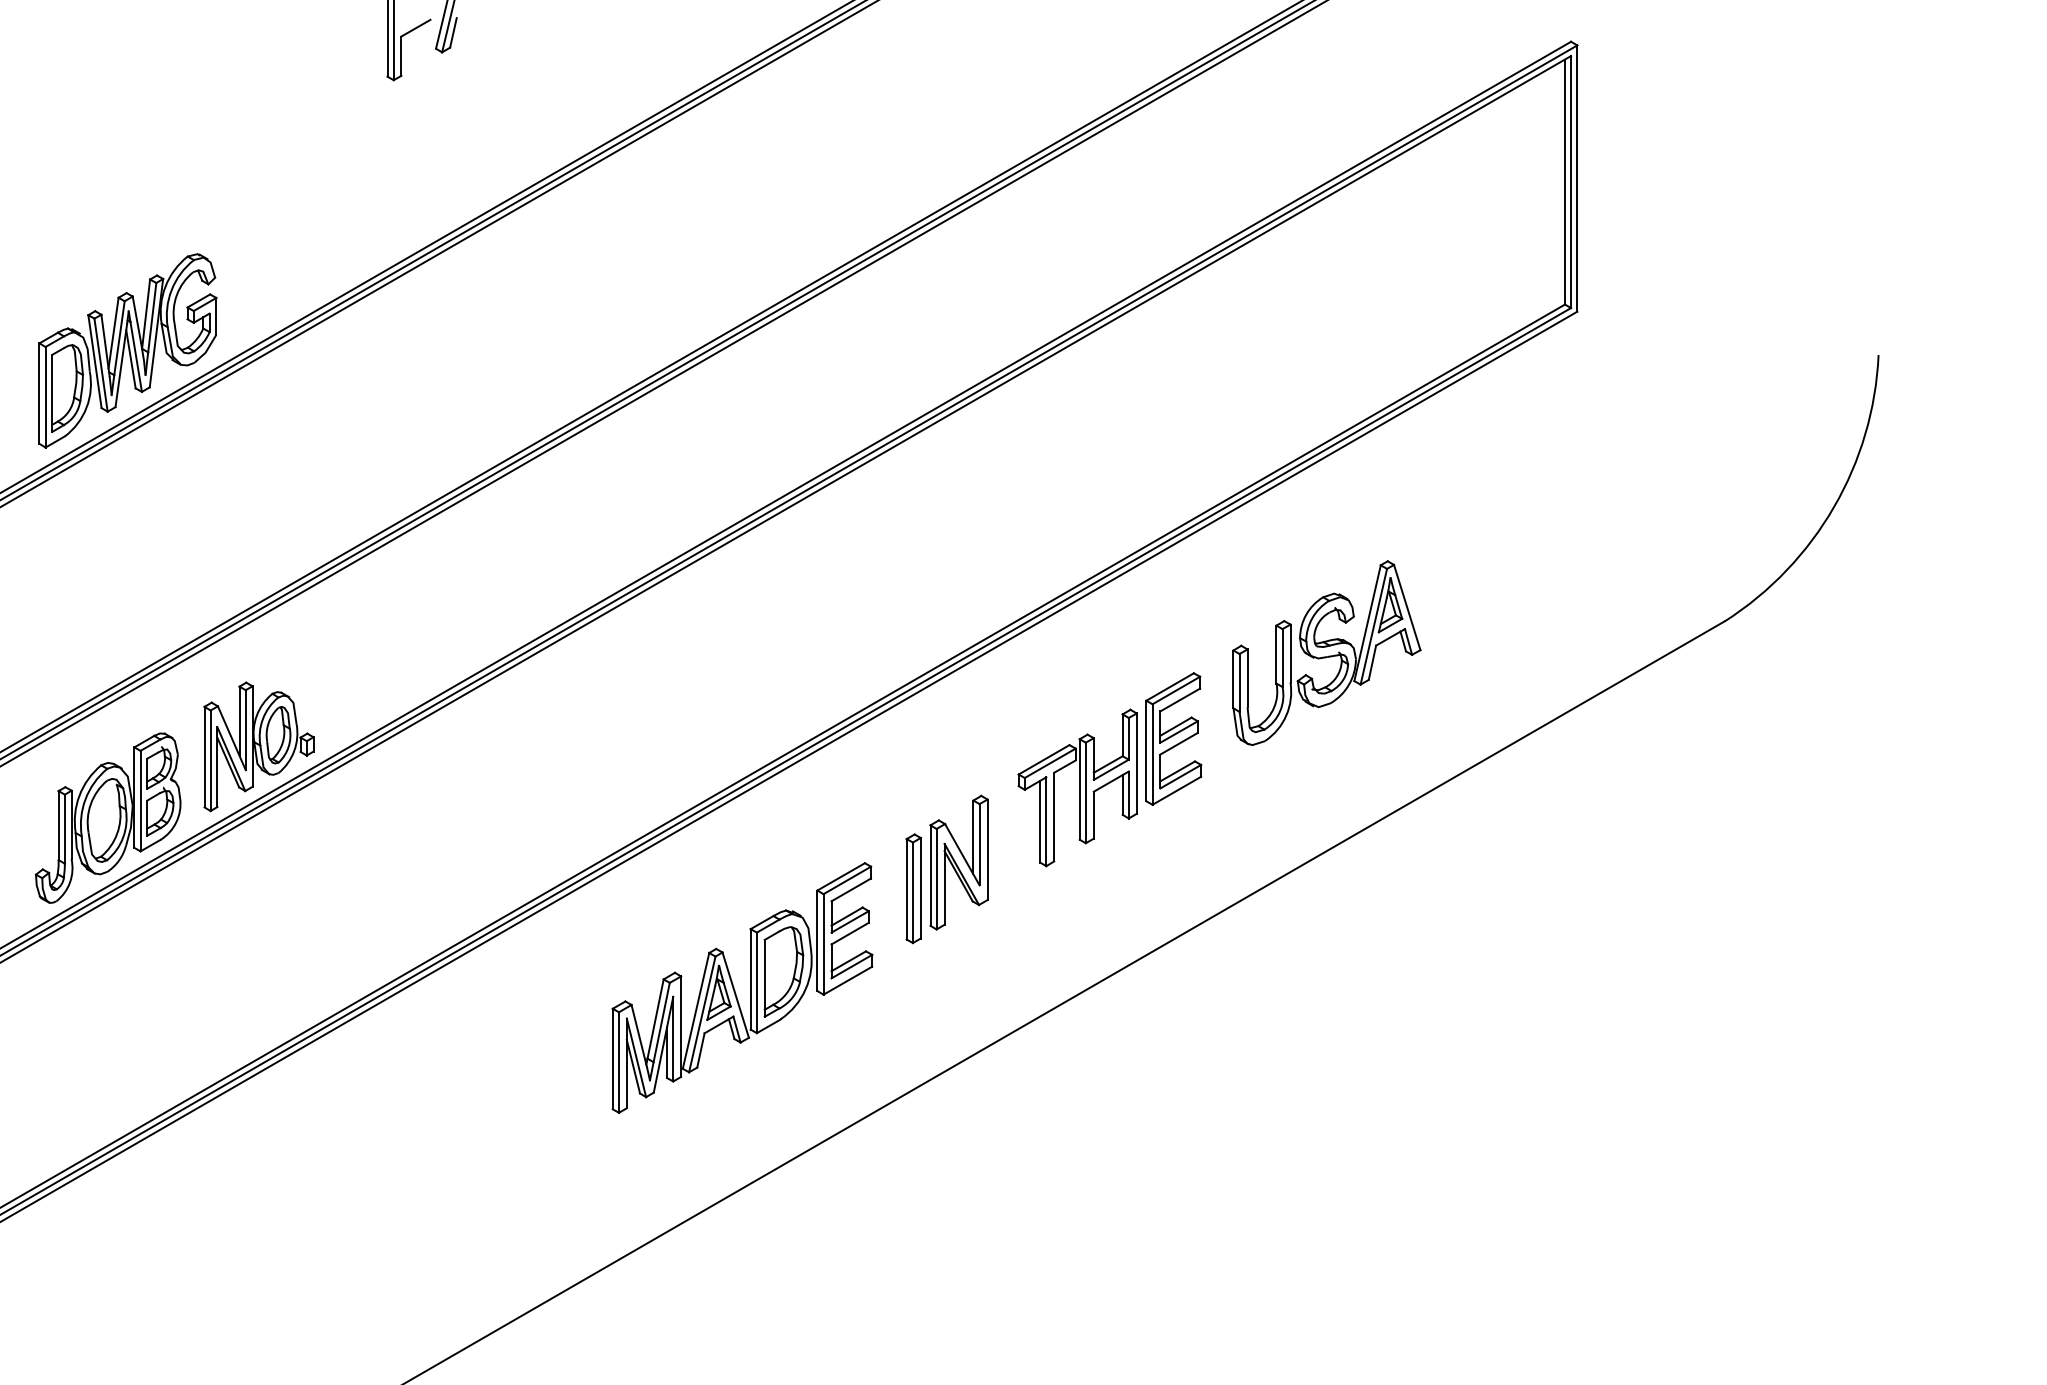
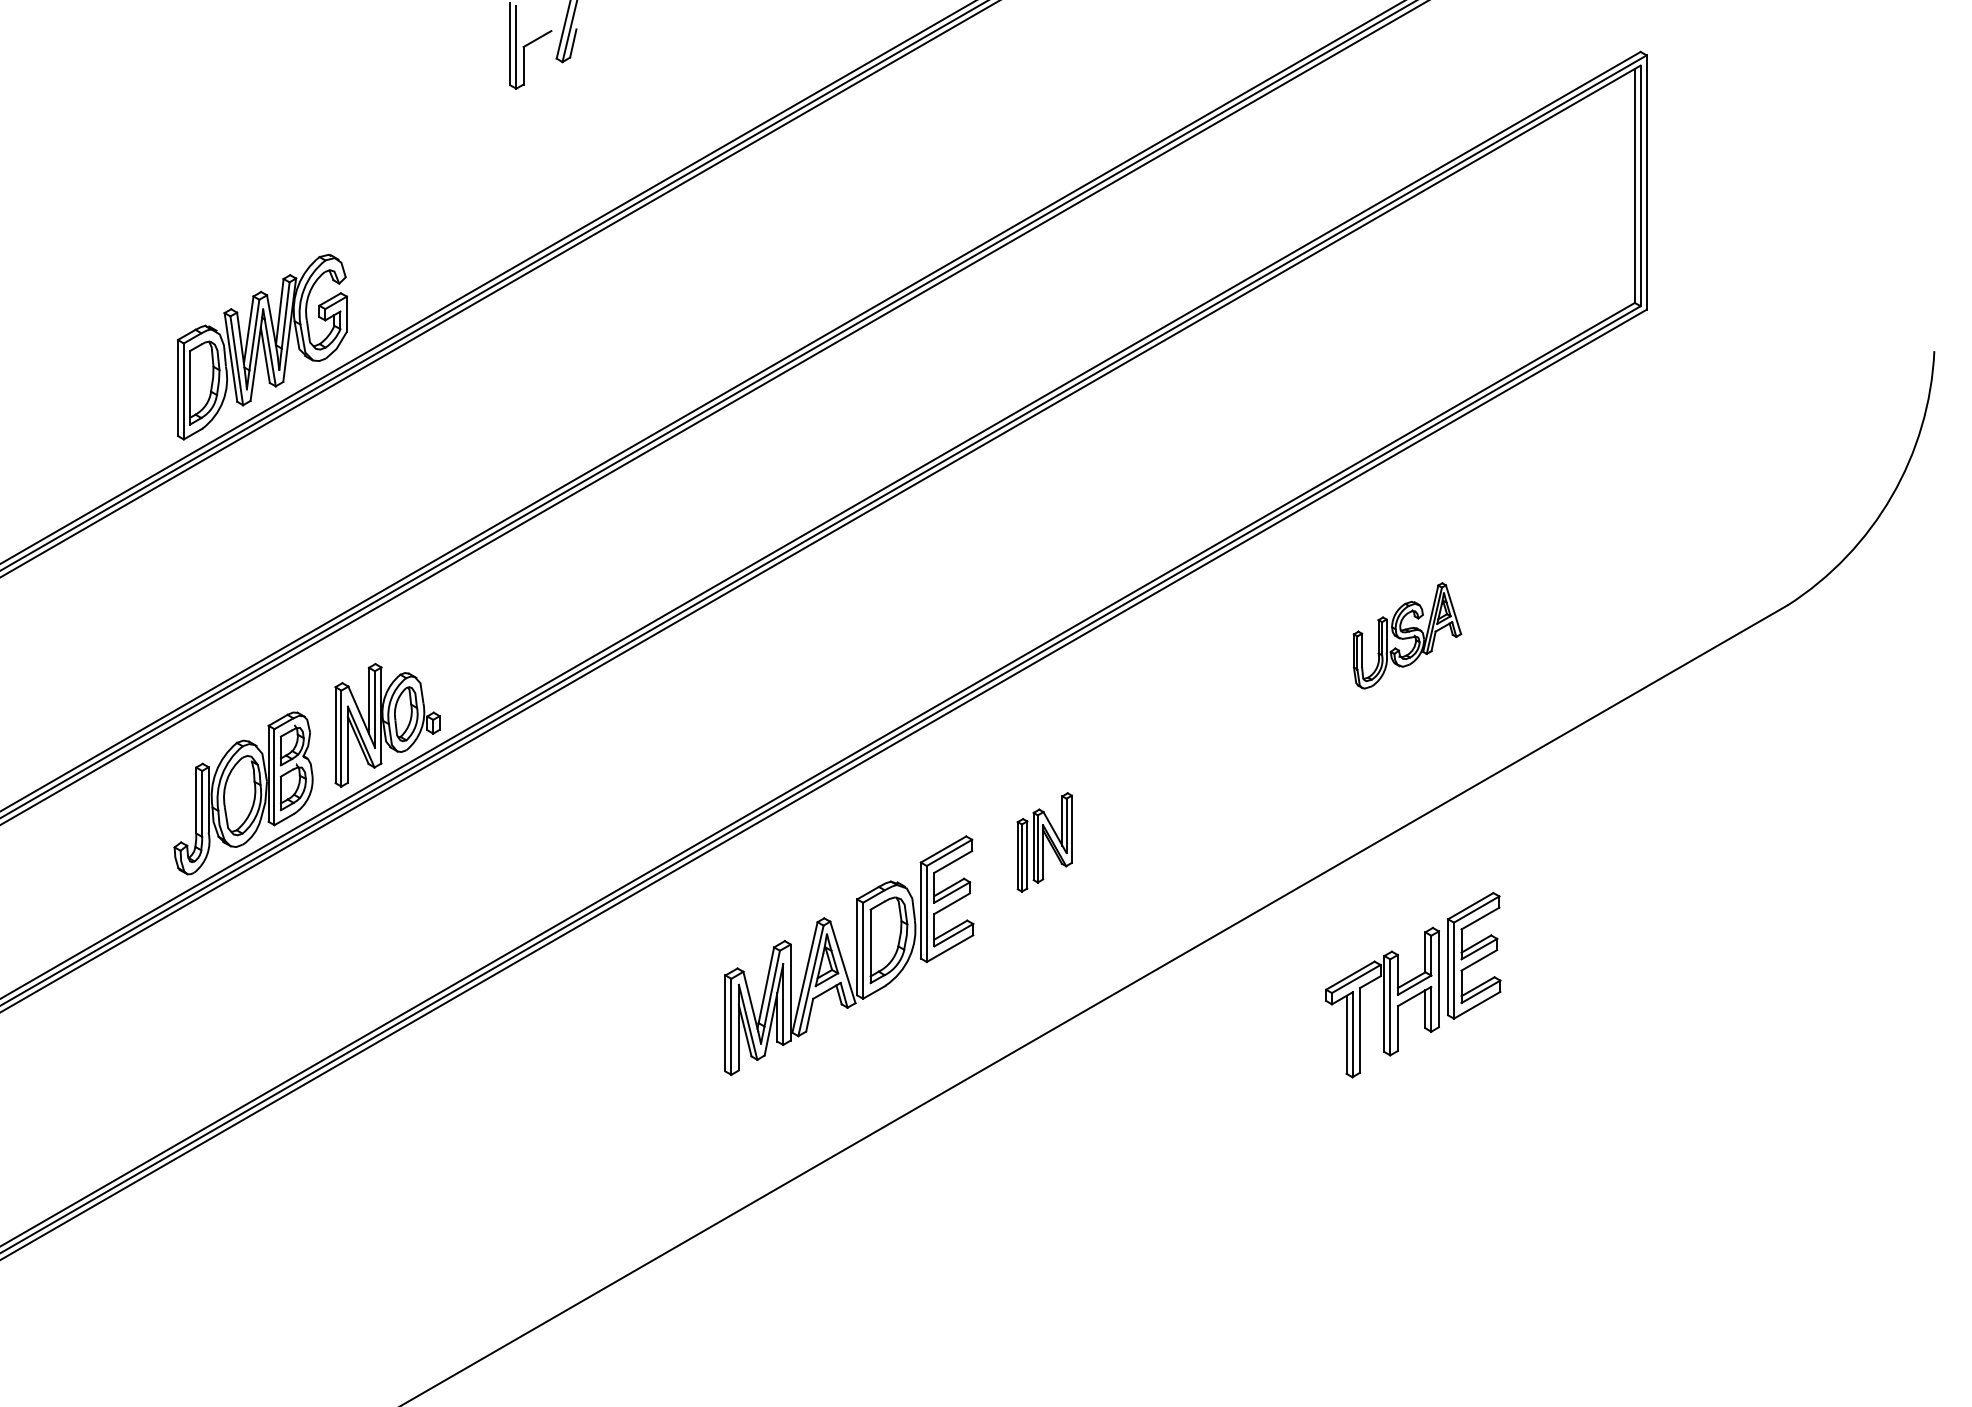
part: (1326, 652) -> (1407, 635), size x0.6
part: (1110, 769) -> (1413, 984), moved
part: (946, 869) -> (1044, 842), size x0.7

